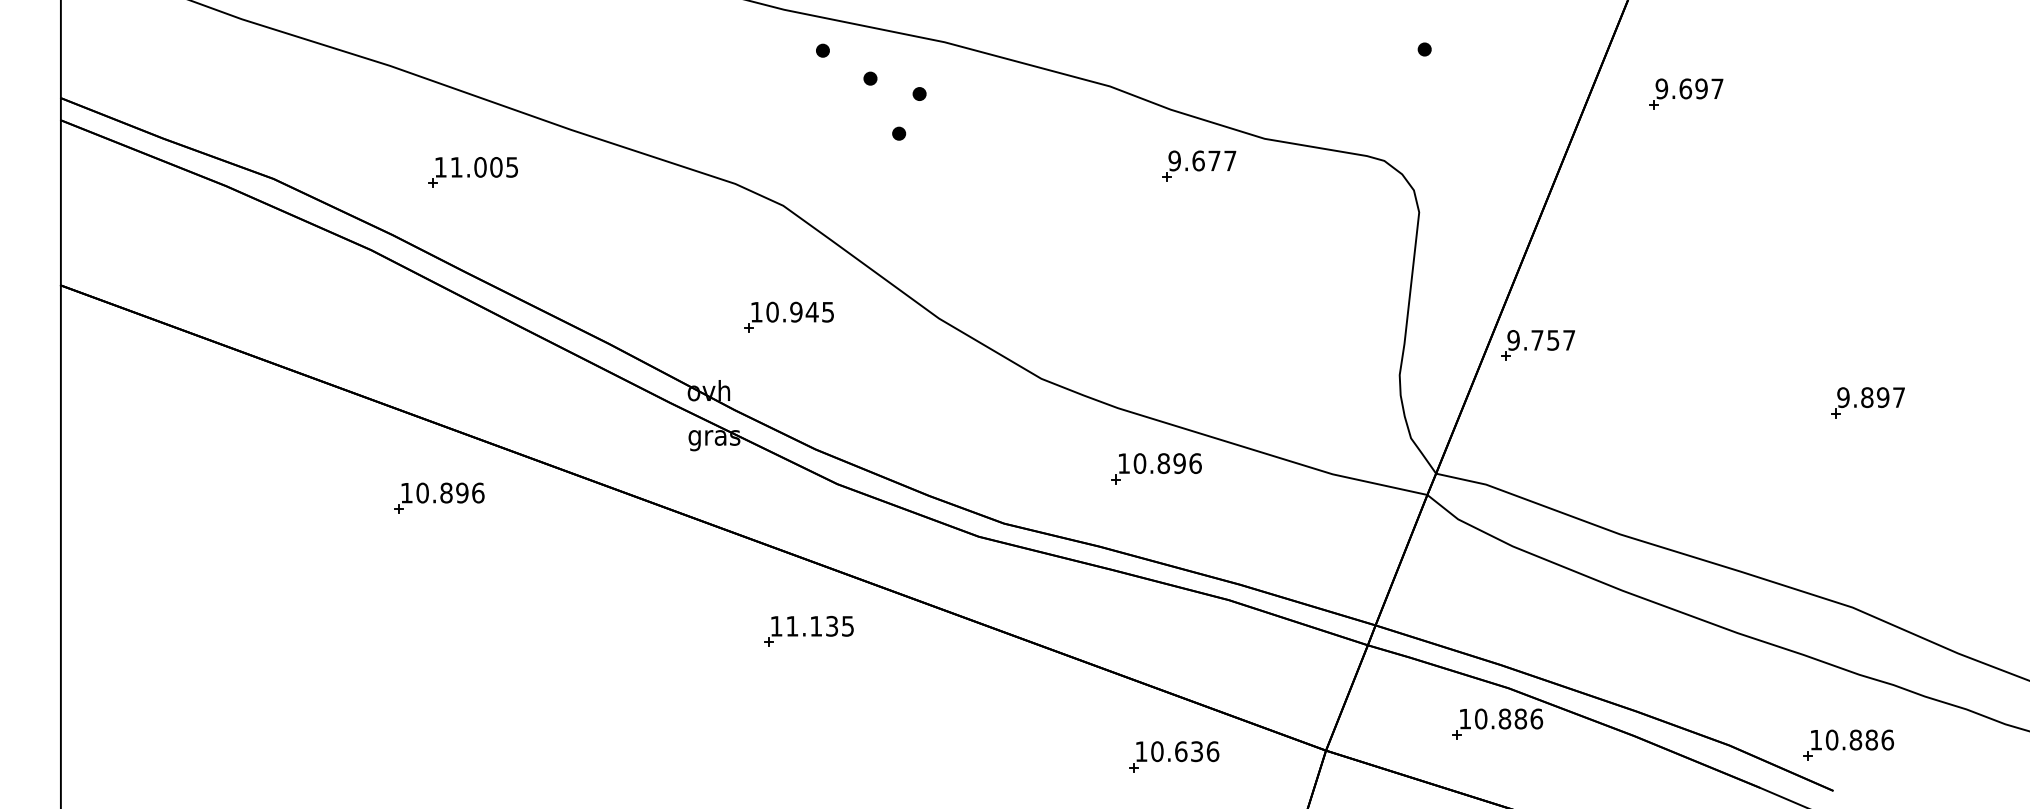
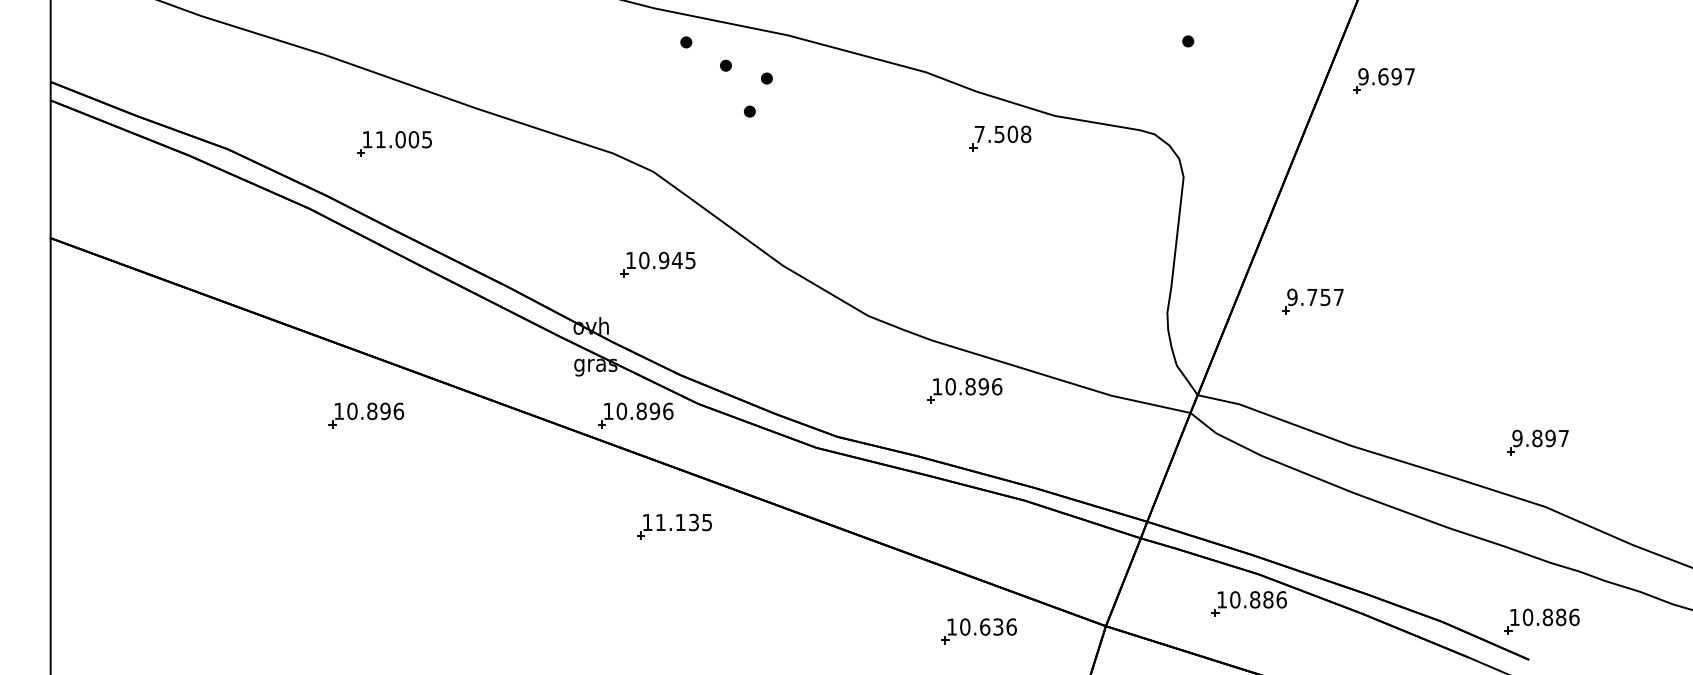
part: (1686, 93) -> (1384, 80), moved
text: (1202, 160) -> (1002, 133), 9.677 -> 7.508
part: (1537, 345) -> (1312, 301), moved
part: (1867, 402) -> (1537, 442), moved
part: (762, 497) -> (635, 415), added

